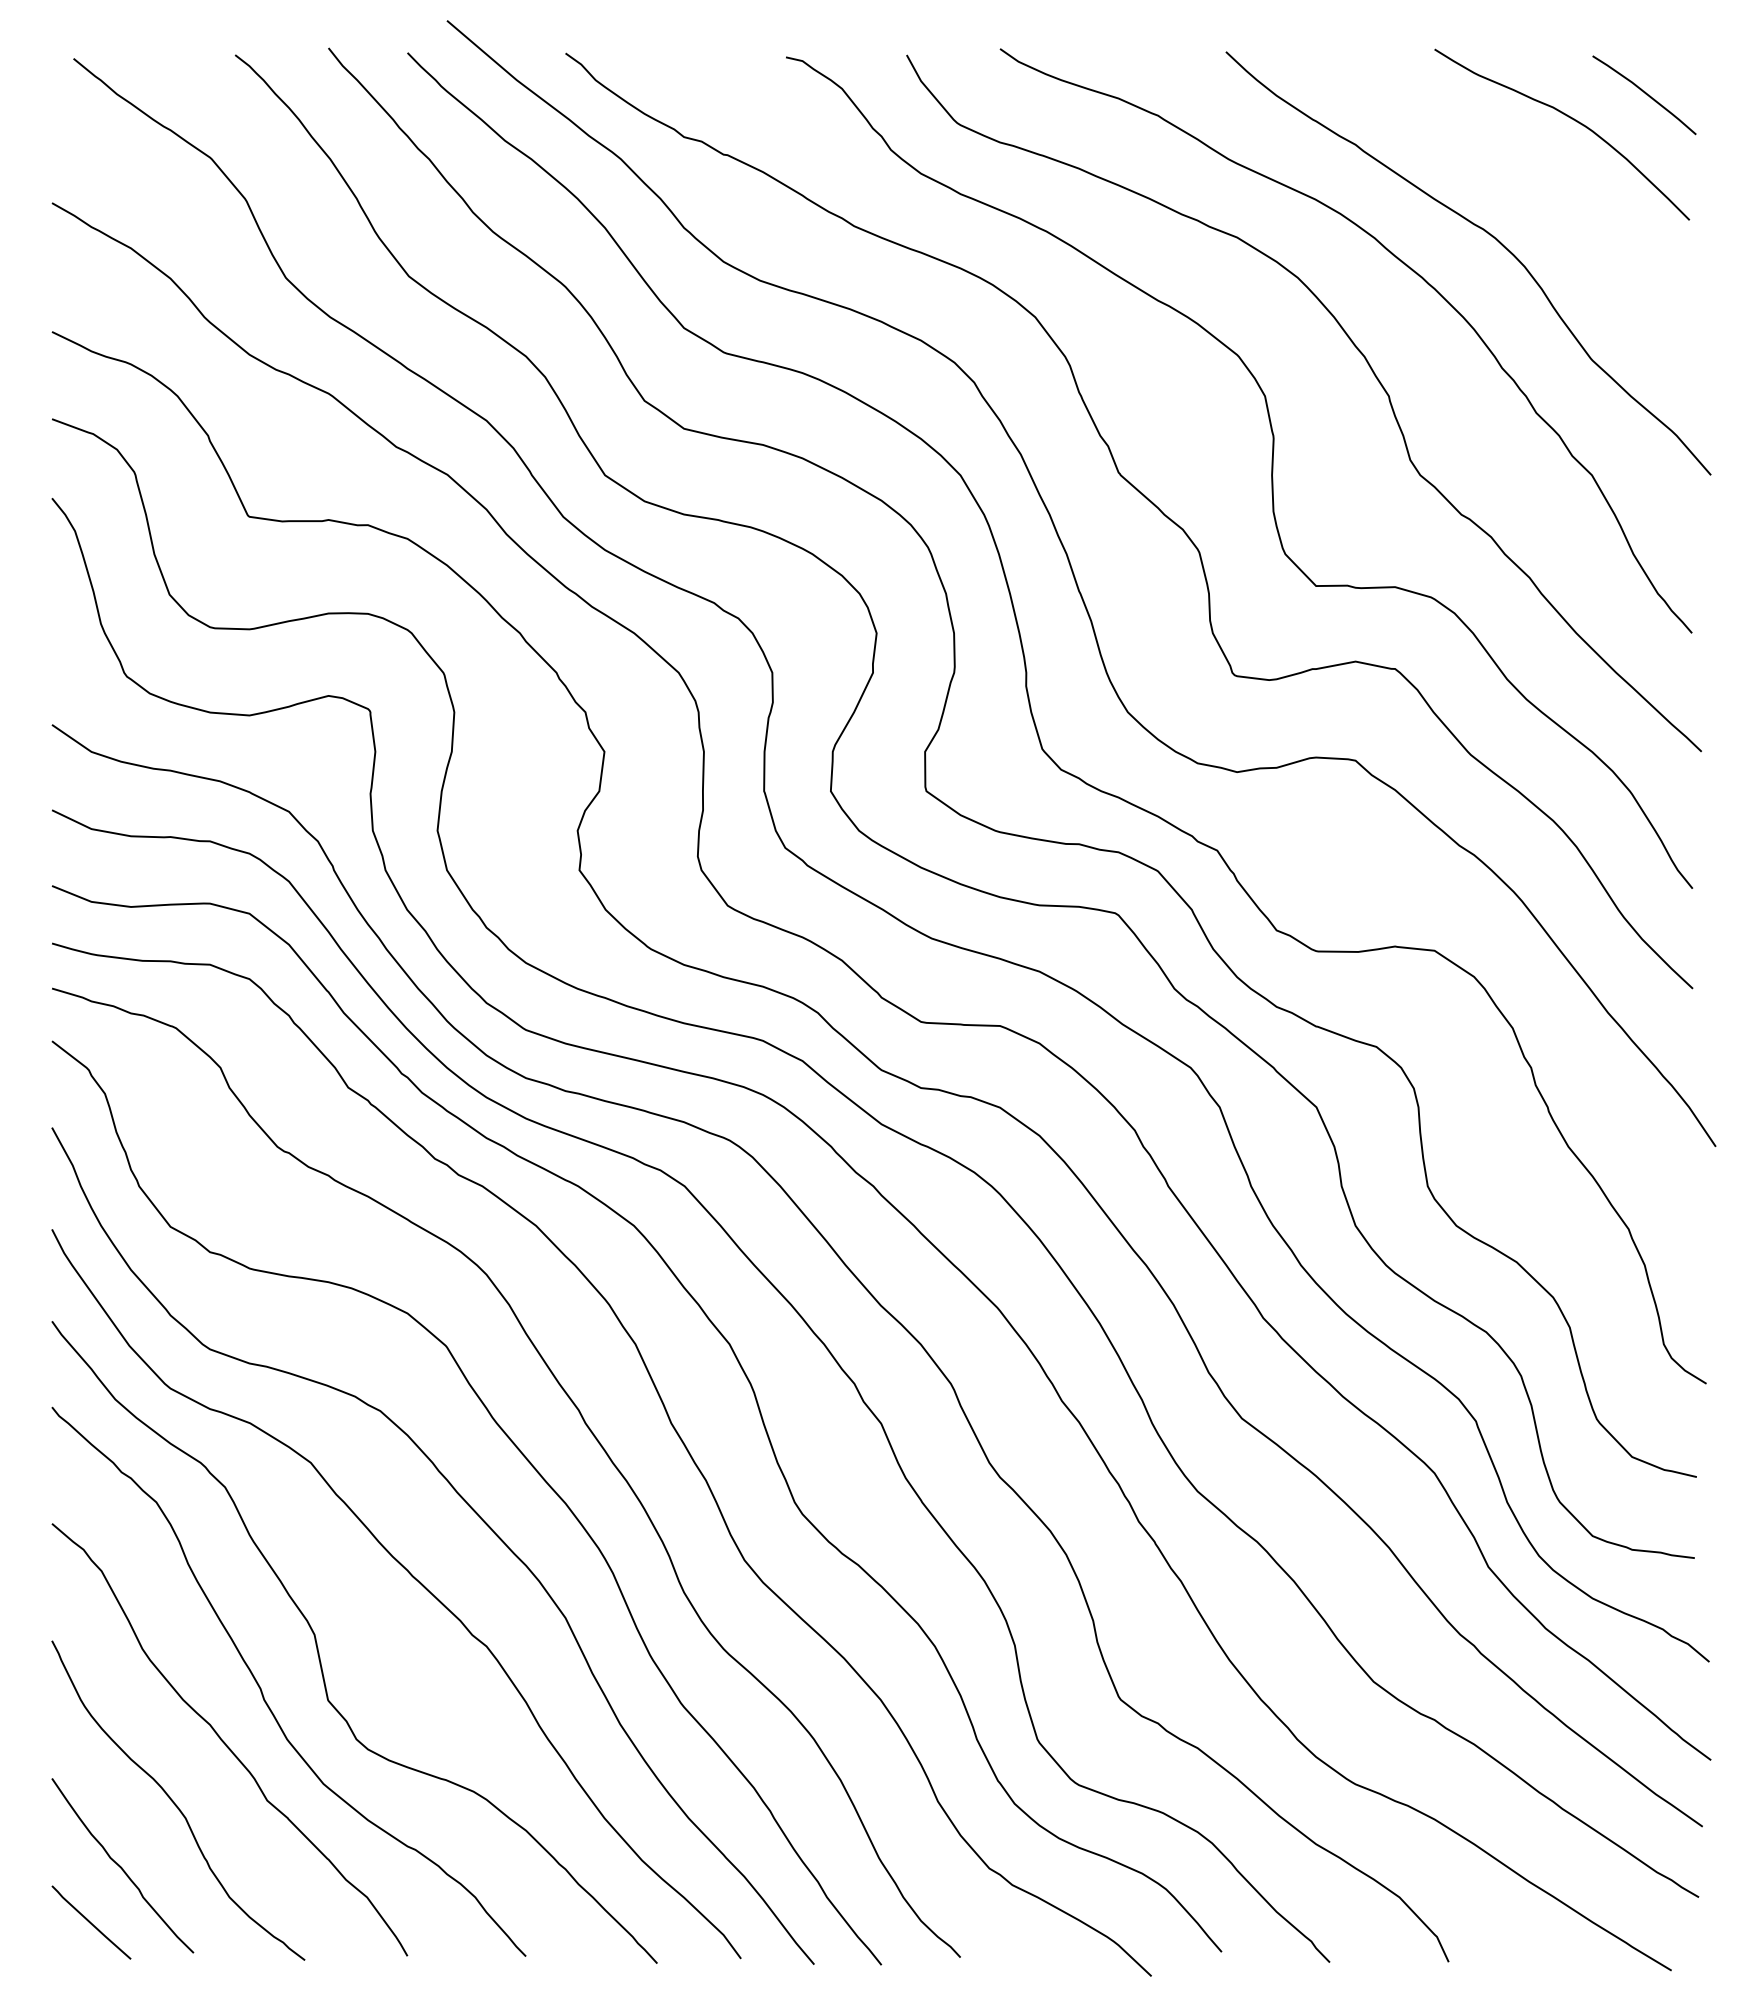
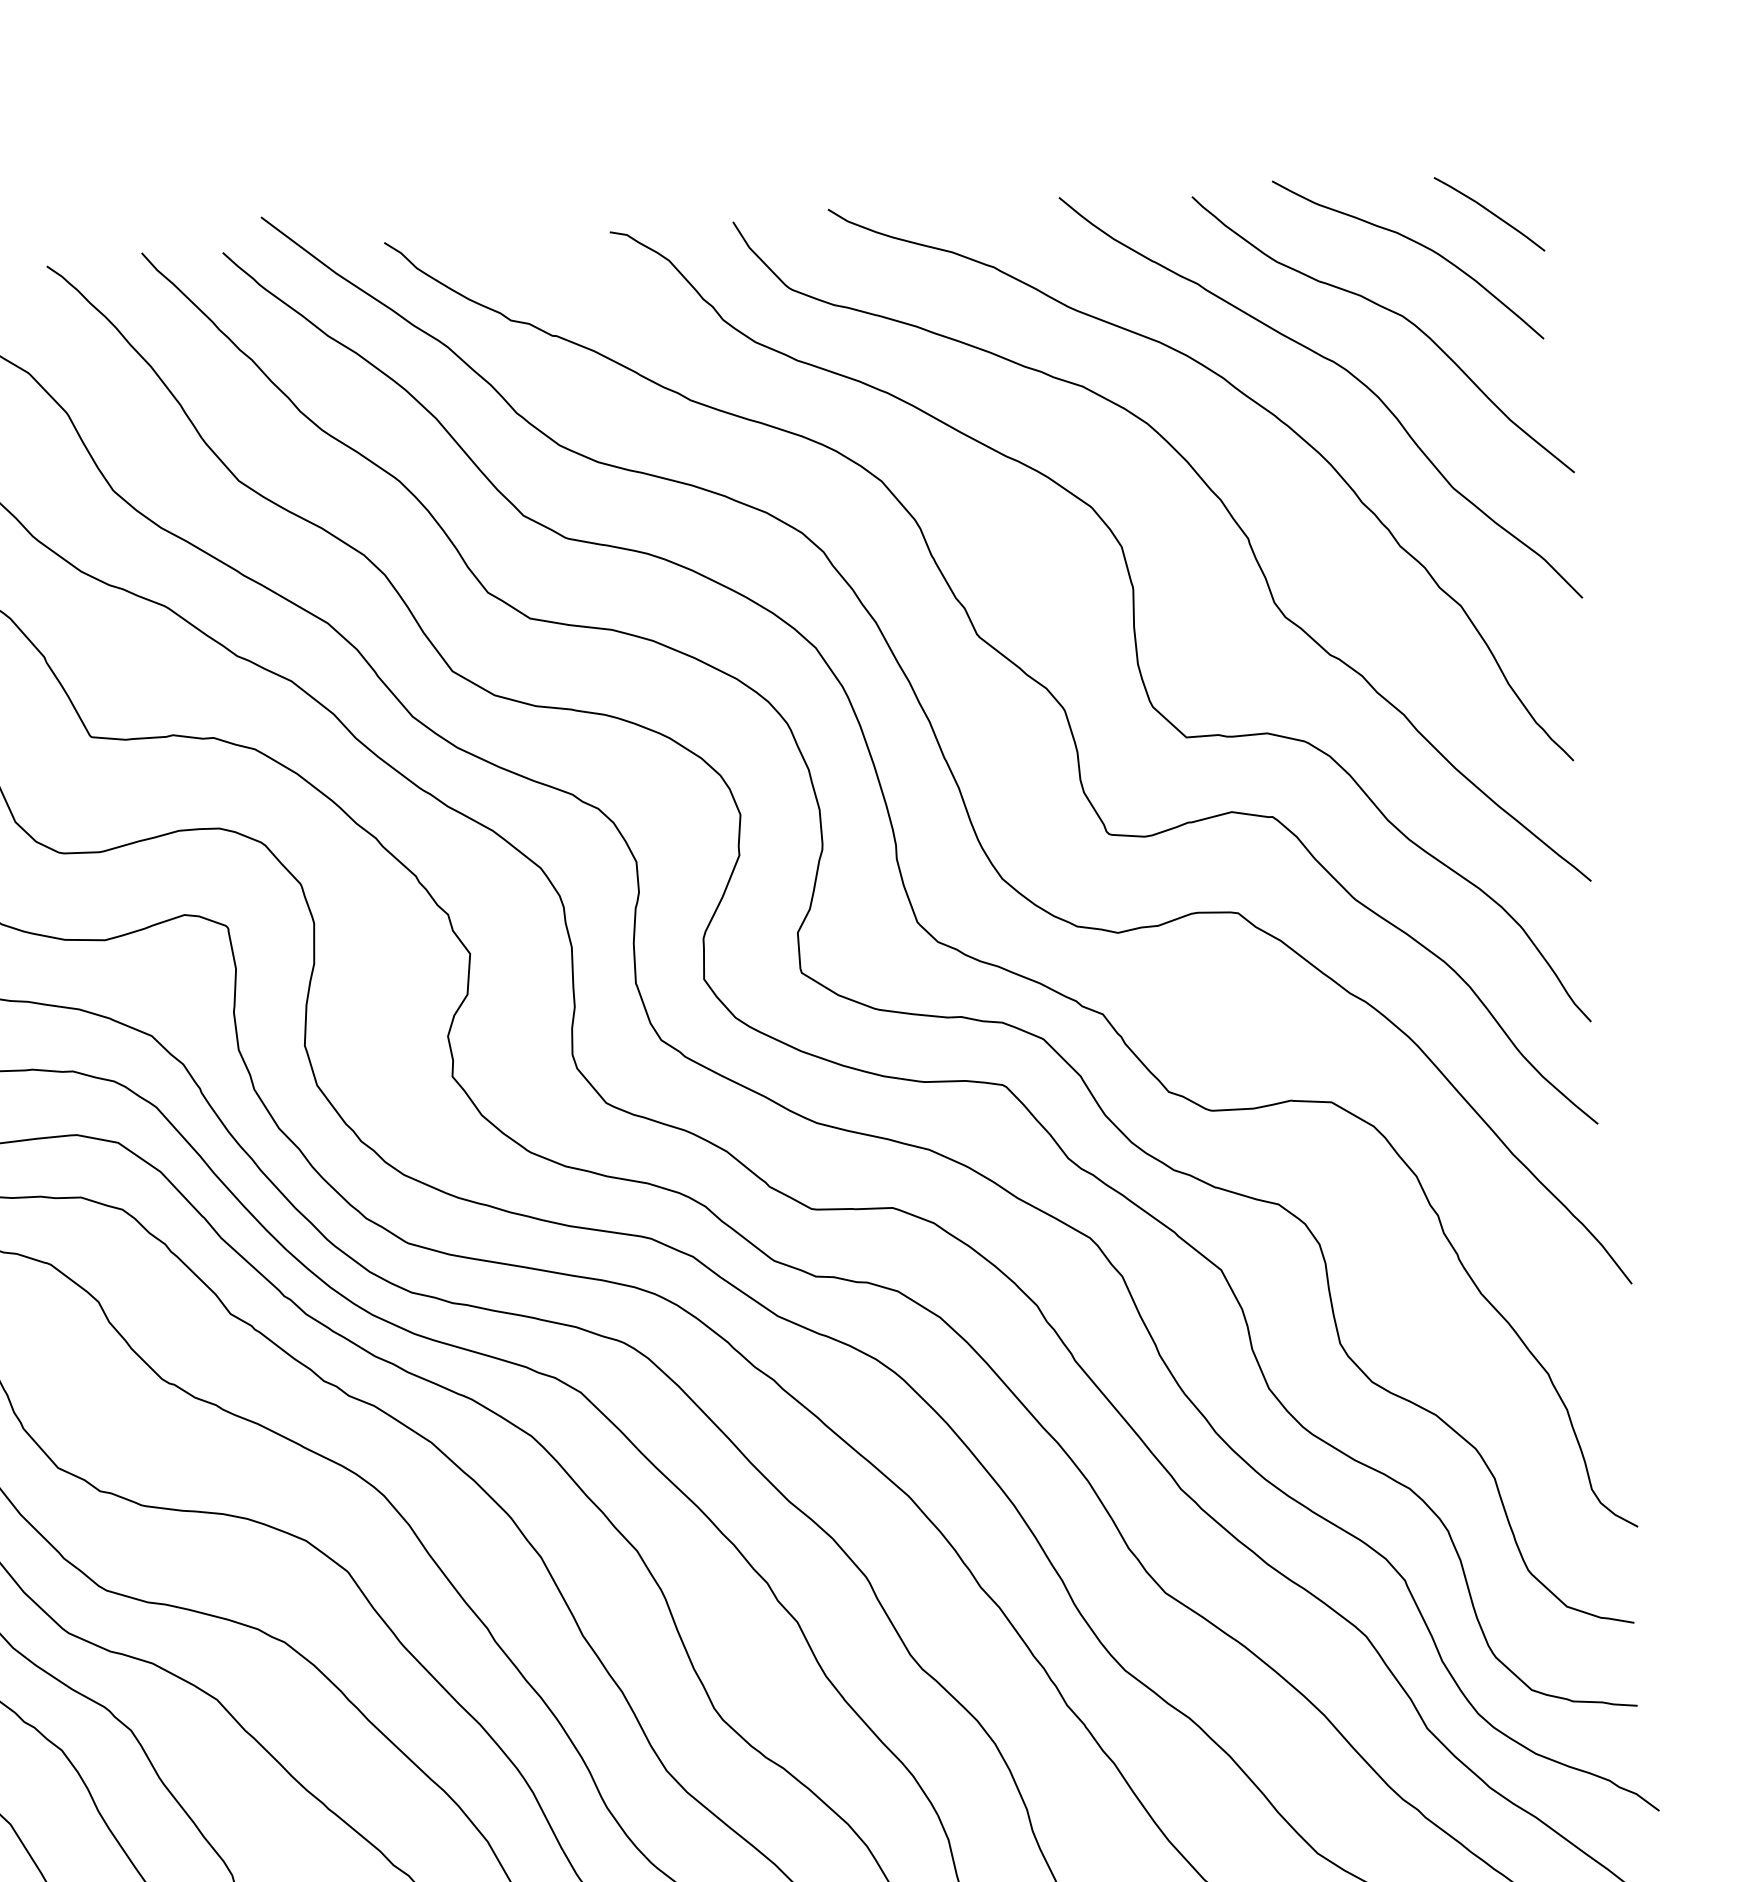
curve: (1544, 185) -> (1393, 313), added

